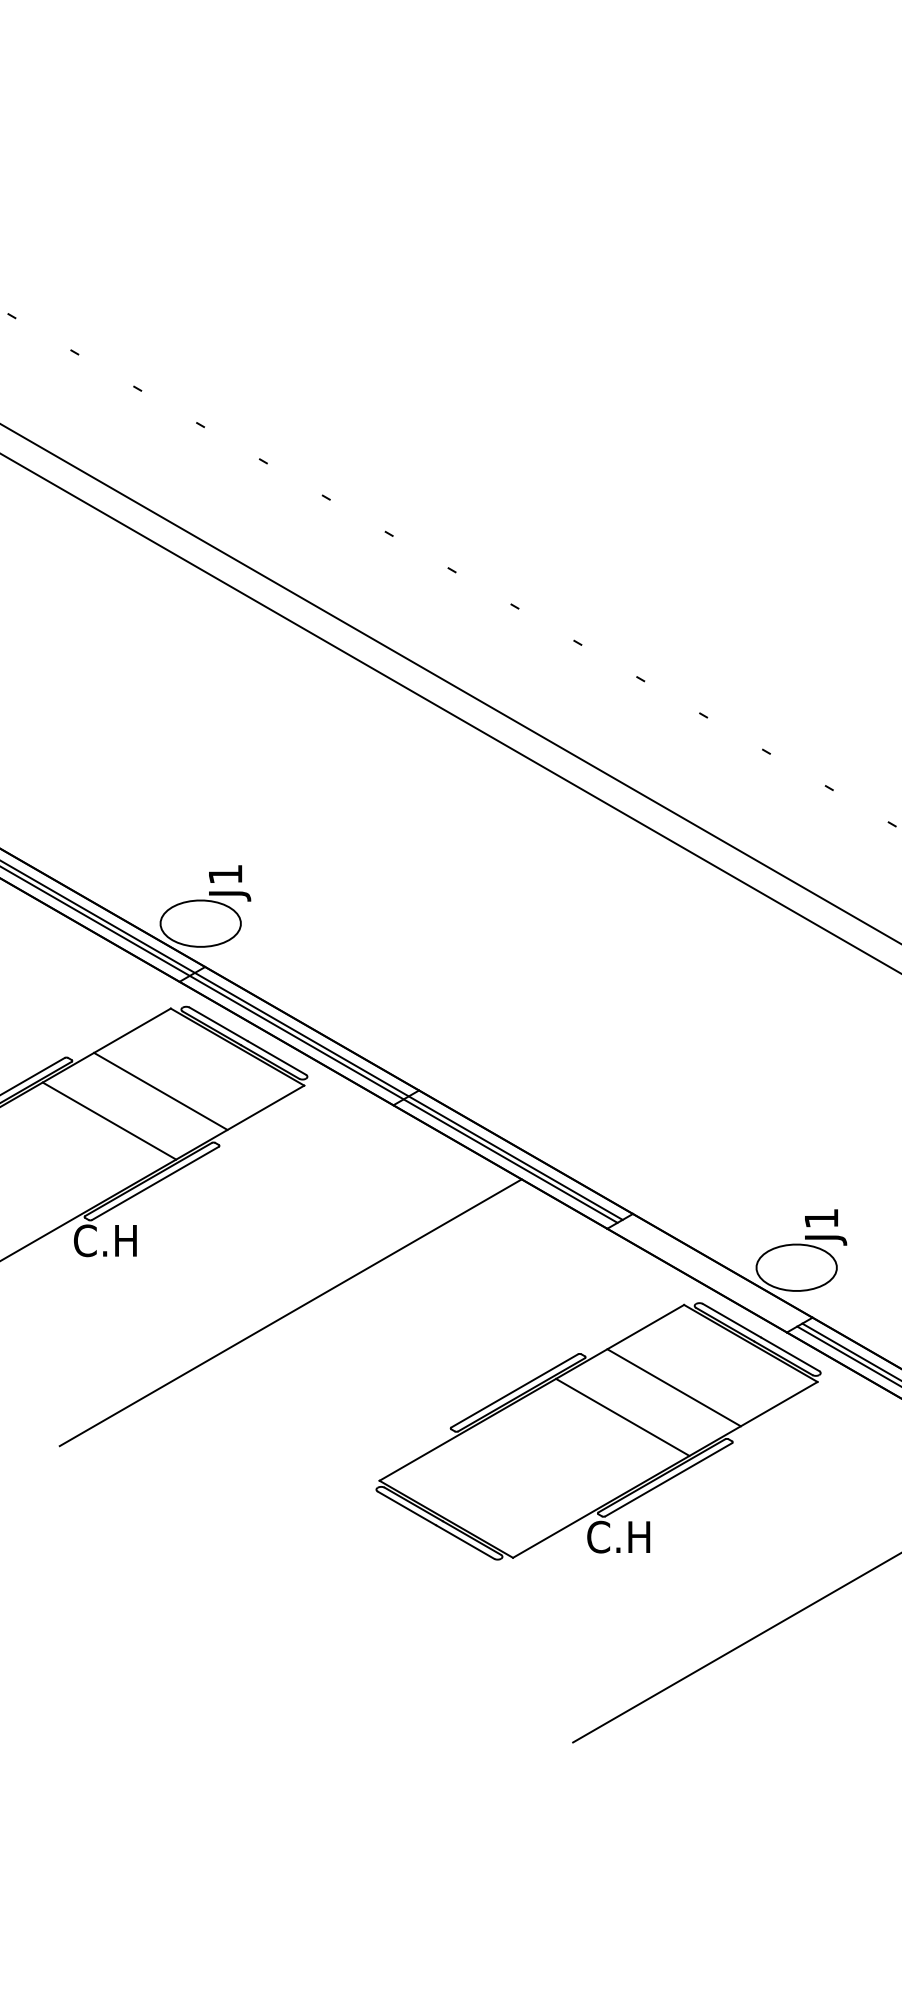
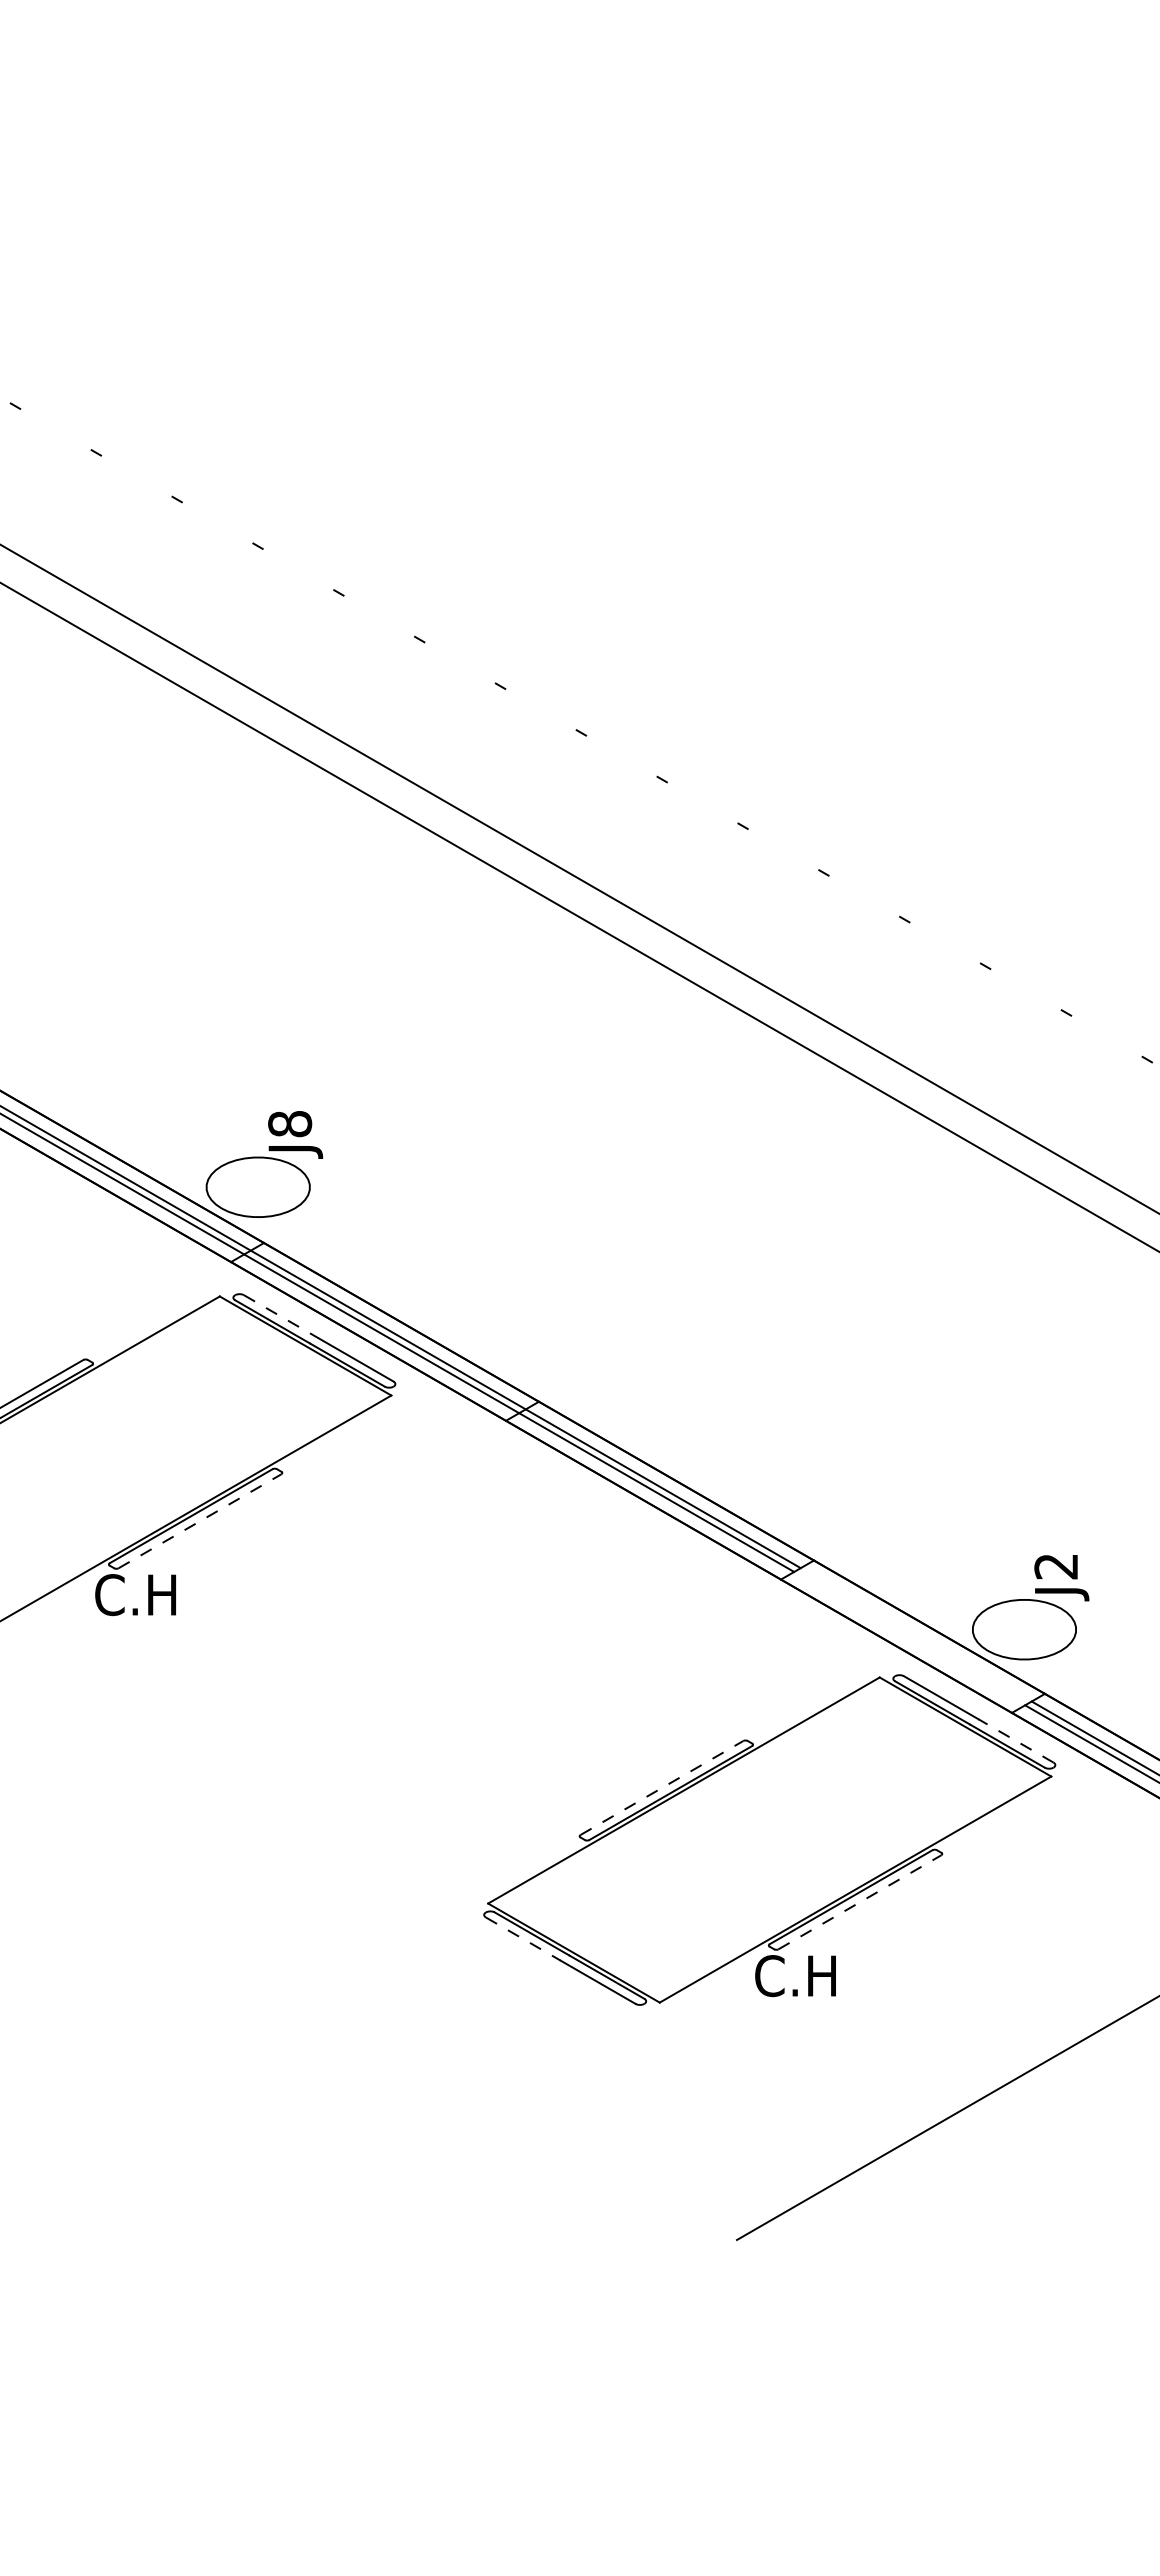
text: (225, 874) -> (290, 1124), J1 -> J8
line: (218, 1024) -> (281, 1317), solid -> dashed
line: (160, 1091) -> (206, 1402), removed
line: (109, 1120) -> (140, 1440), removed
line: (155, 1183) -> (200, 1521), solid -> dashed
text: (820, 1218) -> (1055, 1566), J1 -> J2
line: (290, 1312) -> (373, 1687), removed
line: (789, 1353) -> (1015, 1740), solid -> dashed
line: (673, 1387) -> (866, 1783), removed
line: (514, 1390) -> (661, 1787), solid -> dashed
line: (622, 1416) -> (800, 1821), removed
line: (668, 1479) -> (859, 1902), solid -> dashed
line: (407, 1508) -> (523, 1939), solid -> dashed

